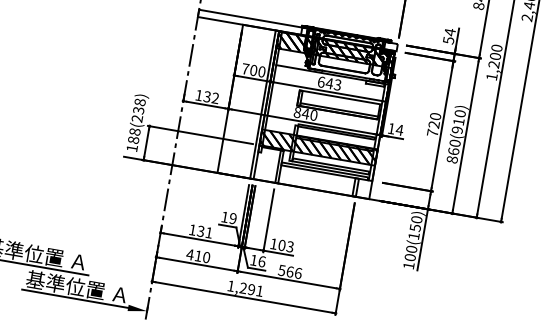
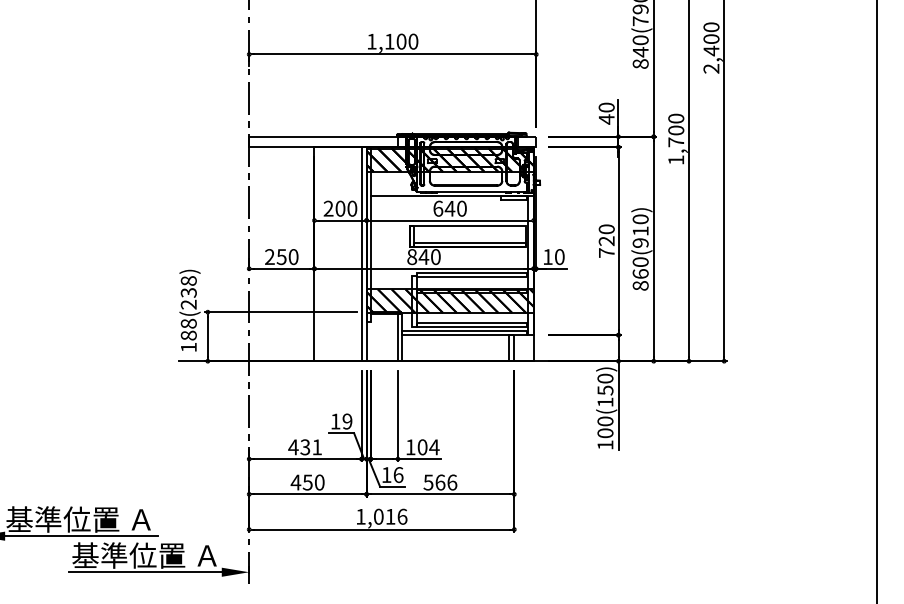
text: (449, 36) -> (606, 113), 54 -> 40
text: (494, 64) -> (676, 142), 1,200 -> 1,700
text: (245, 68) -> (328, 208), 700 -> 200
text: (337, 84) -> (461, 208), 643 -> 640
text: (207, 97) -> (281, 257), 132 -> 250
text: (399, 130) -> (559, 257), 14 -> 10
text: (192, 230) -> (293, 447), 131 -> 431
text: (290, 246) -> (434, 447), 103 -> 104
text: (198, 256) -> (307, 482), 410 -> 450
text: (251, 289) -> (390, 516), 1,291 -> 1,016

